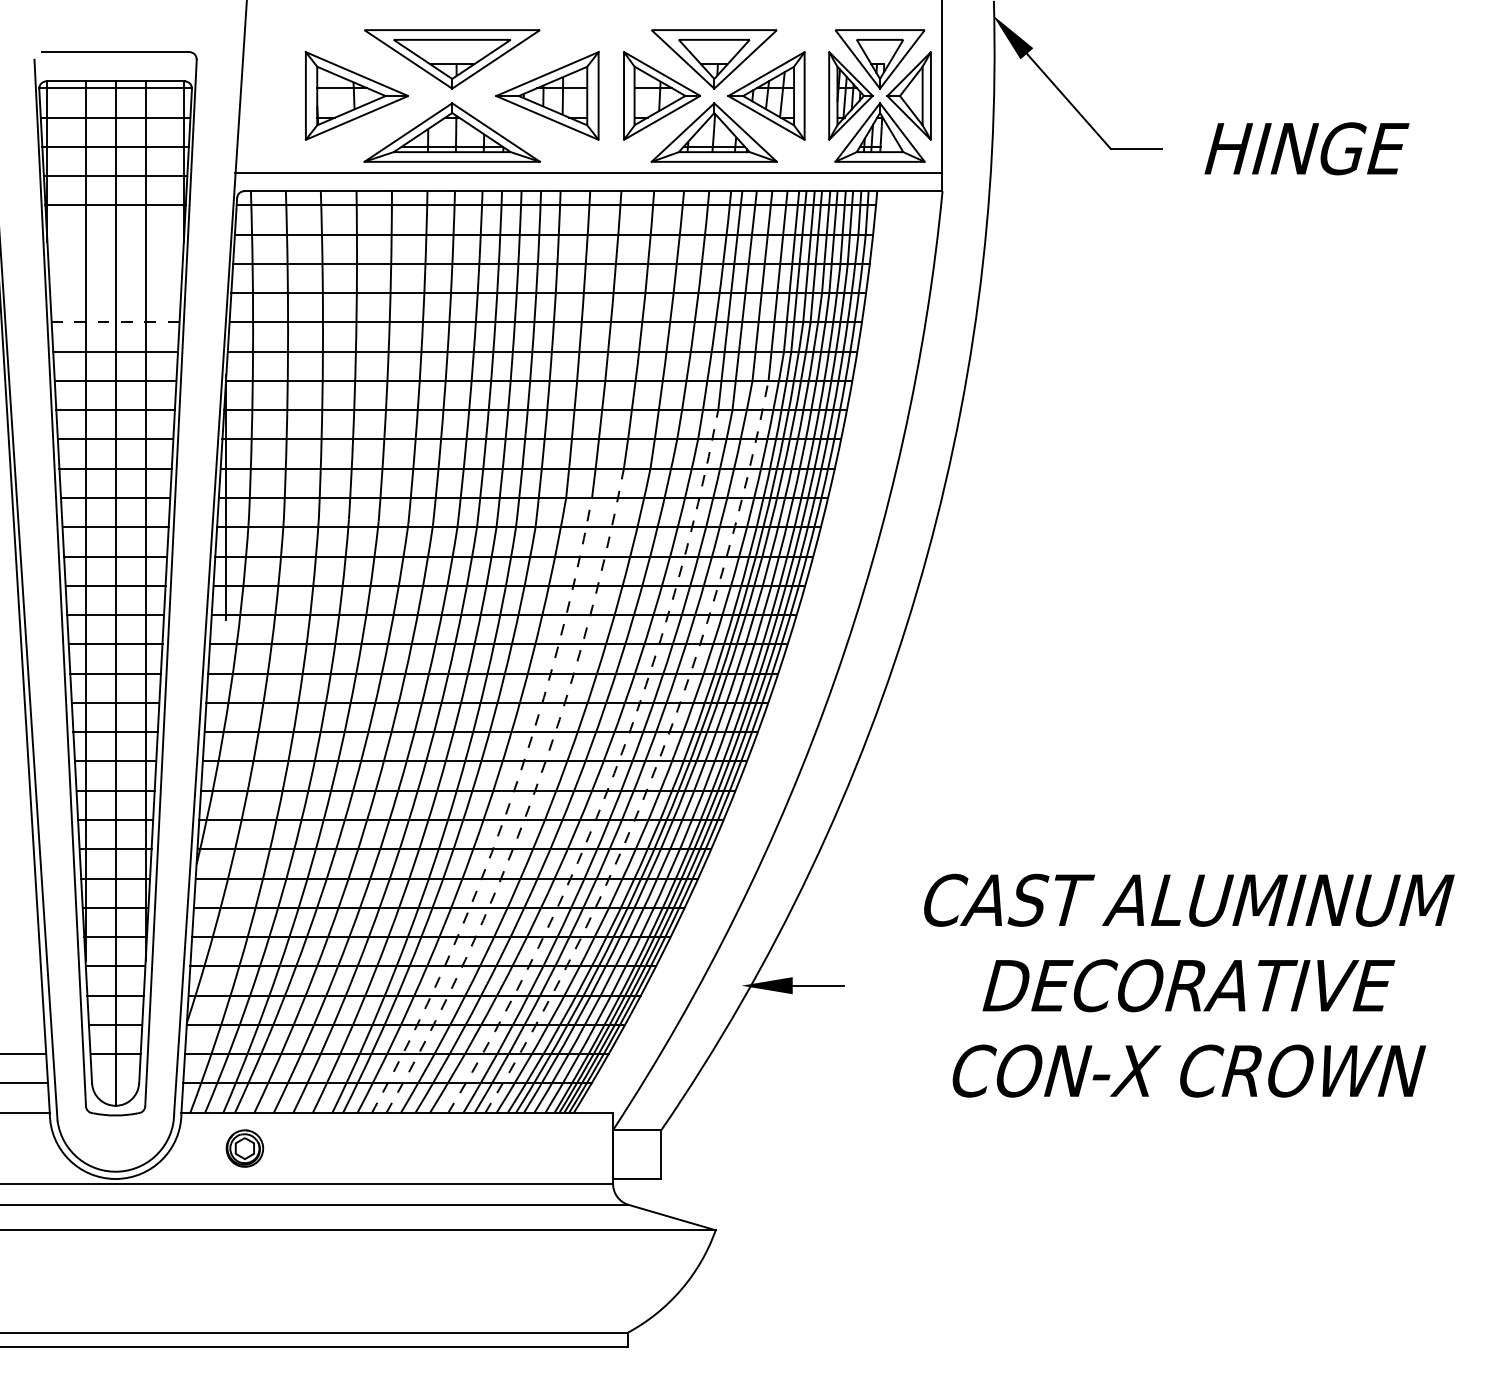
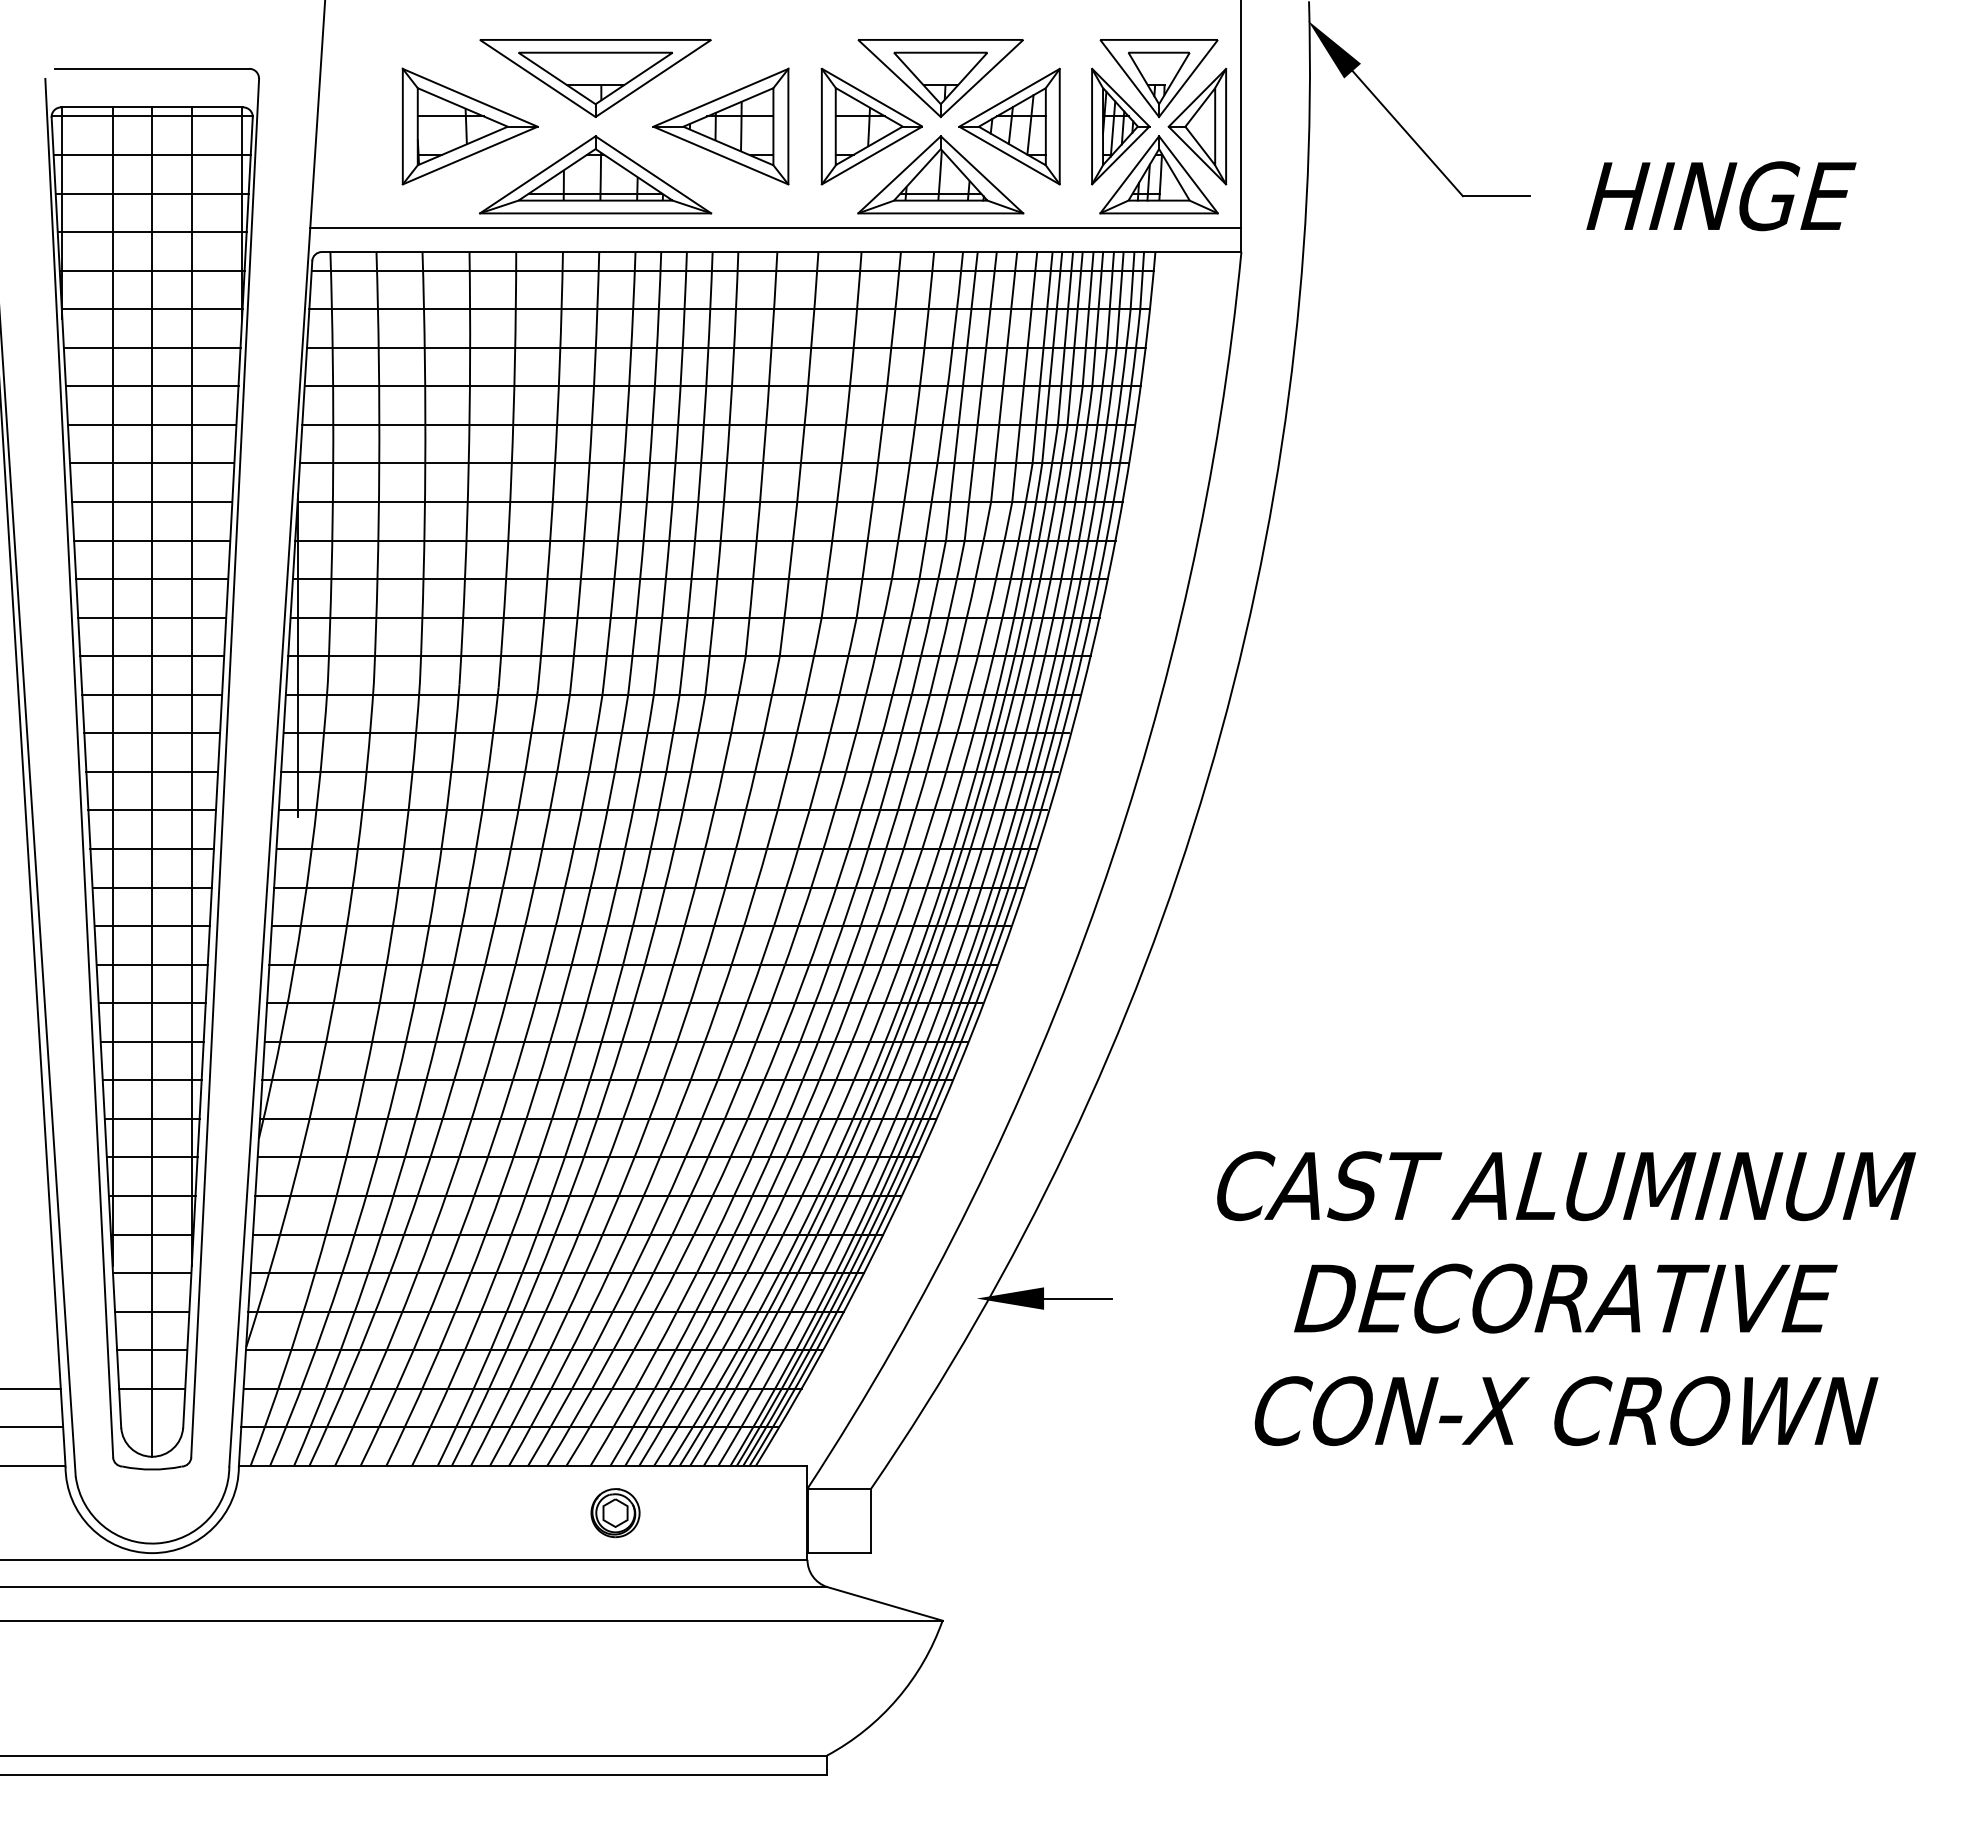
line: (115, 234) -> (151, 309), added
line: (115, 263) -> (151, 347), added
line: (115, 293) -> (151, 386), added
line: (115, 322) -> (151, 424), dashed -> solid
arc: (659, 759) -> (868, 1000), dashed -> solid
arc: (614, 773) -> (809, 1019), dashed -> solid
arc: (531, 800) -> (700, 1054), dashed -> solid
arc: (506, 814) -> (666, 1072), dashed -> solid
part: (244, 1148) -> (615, 1513), moved

